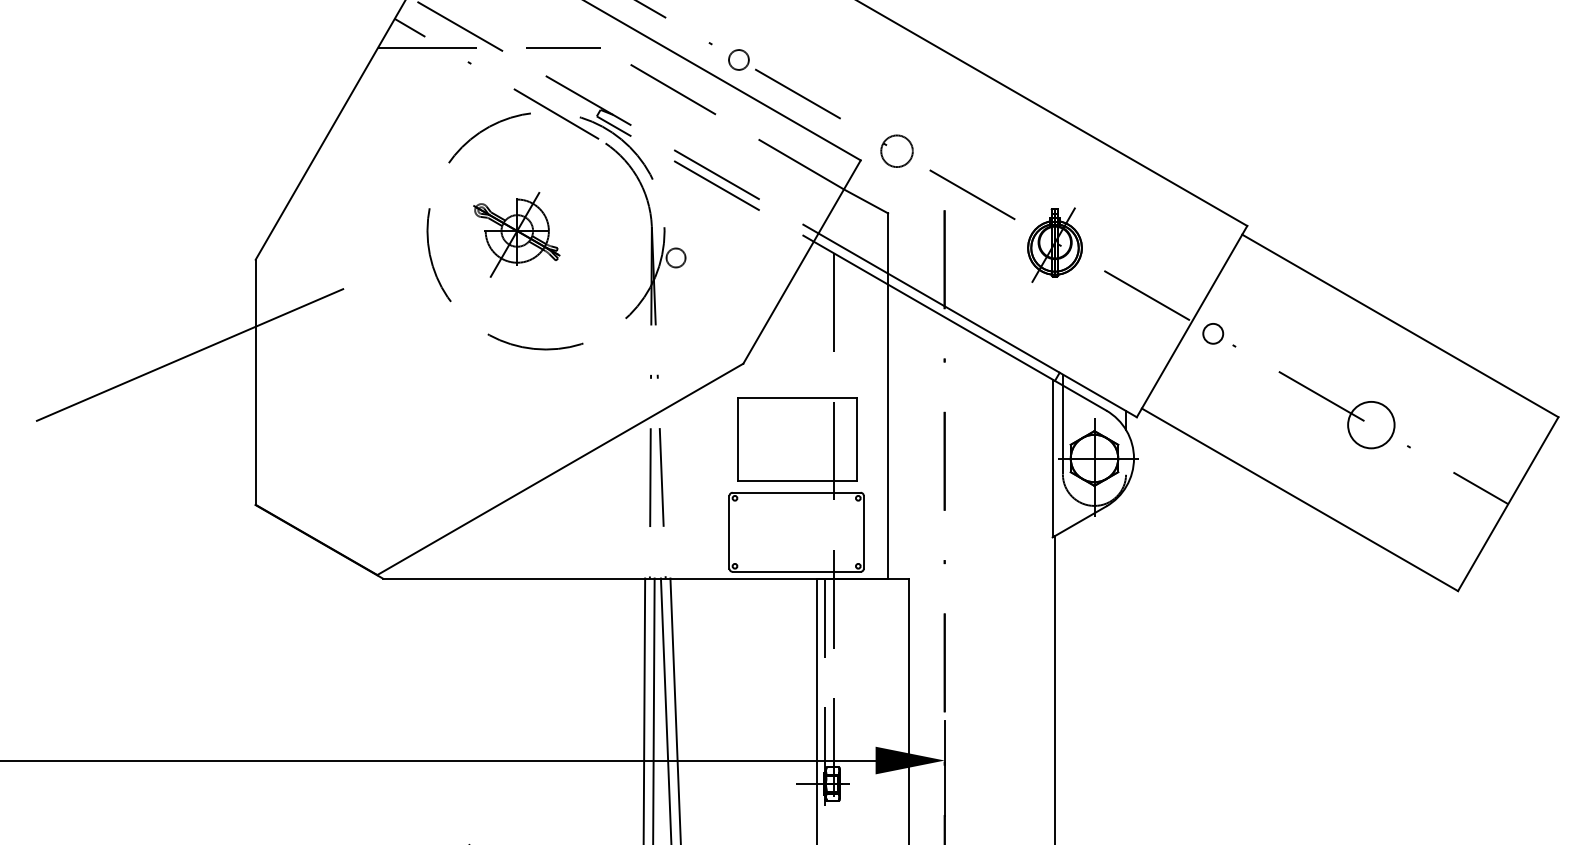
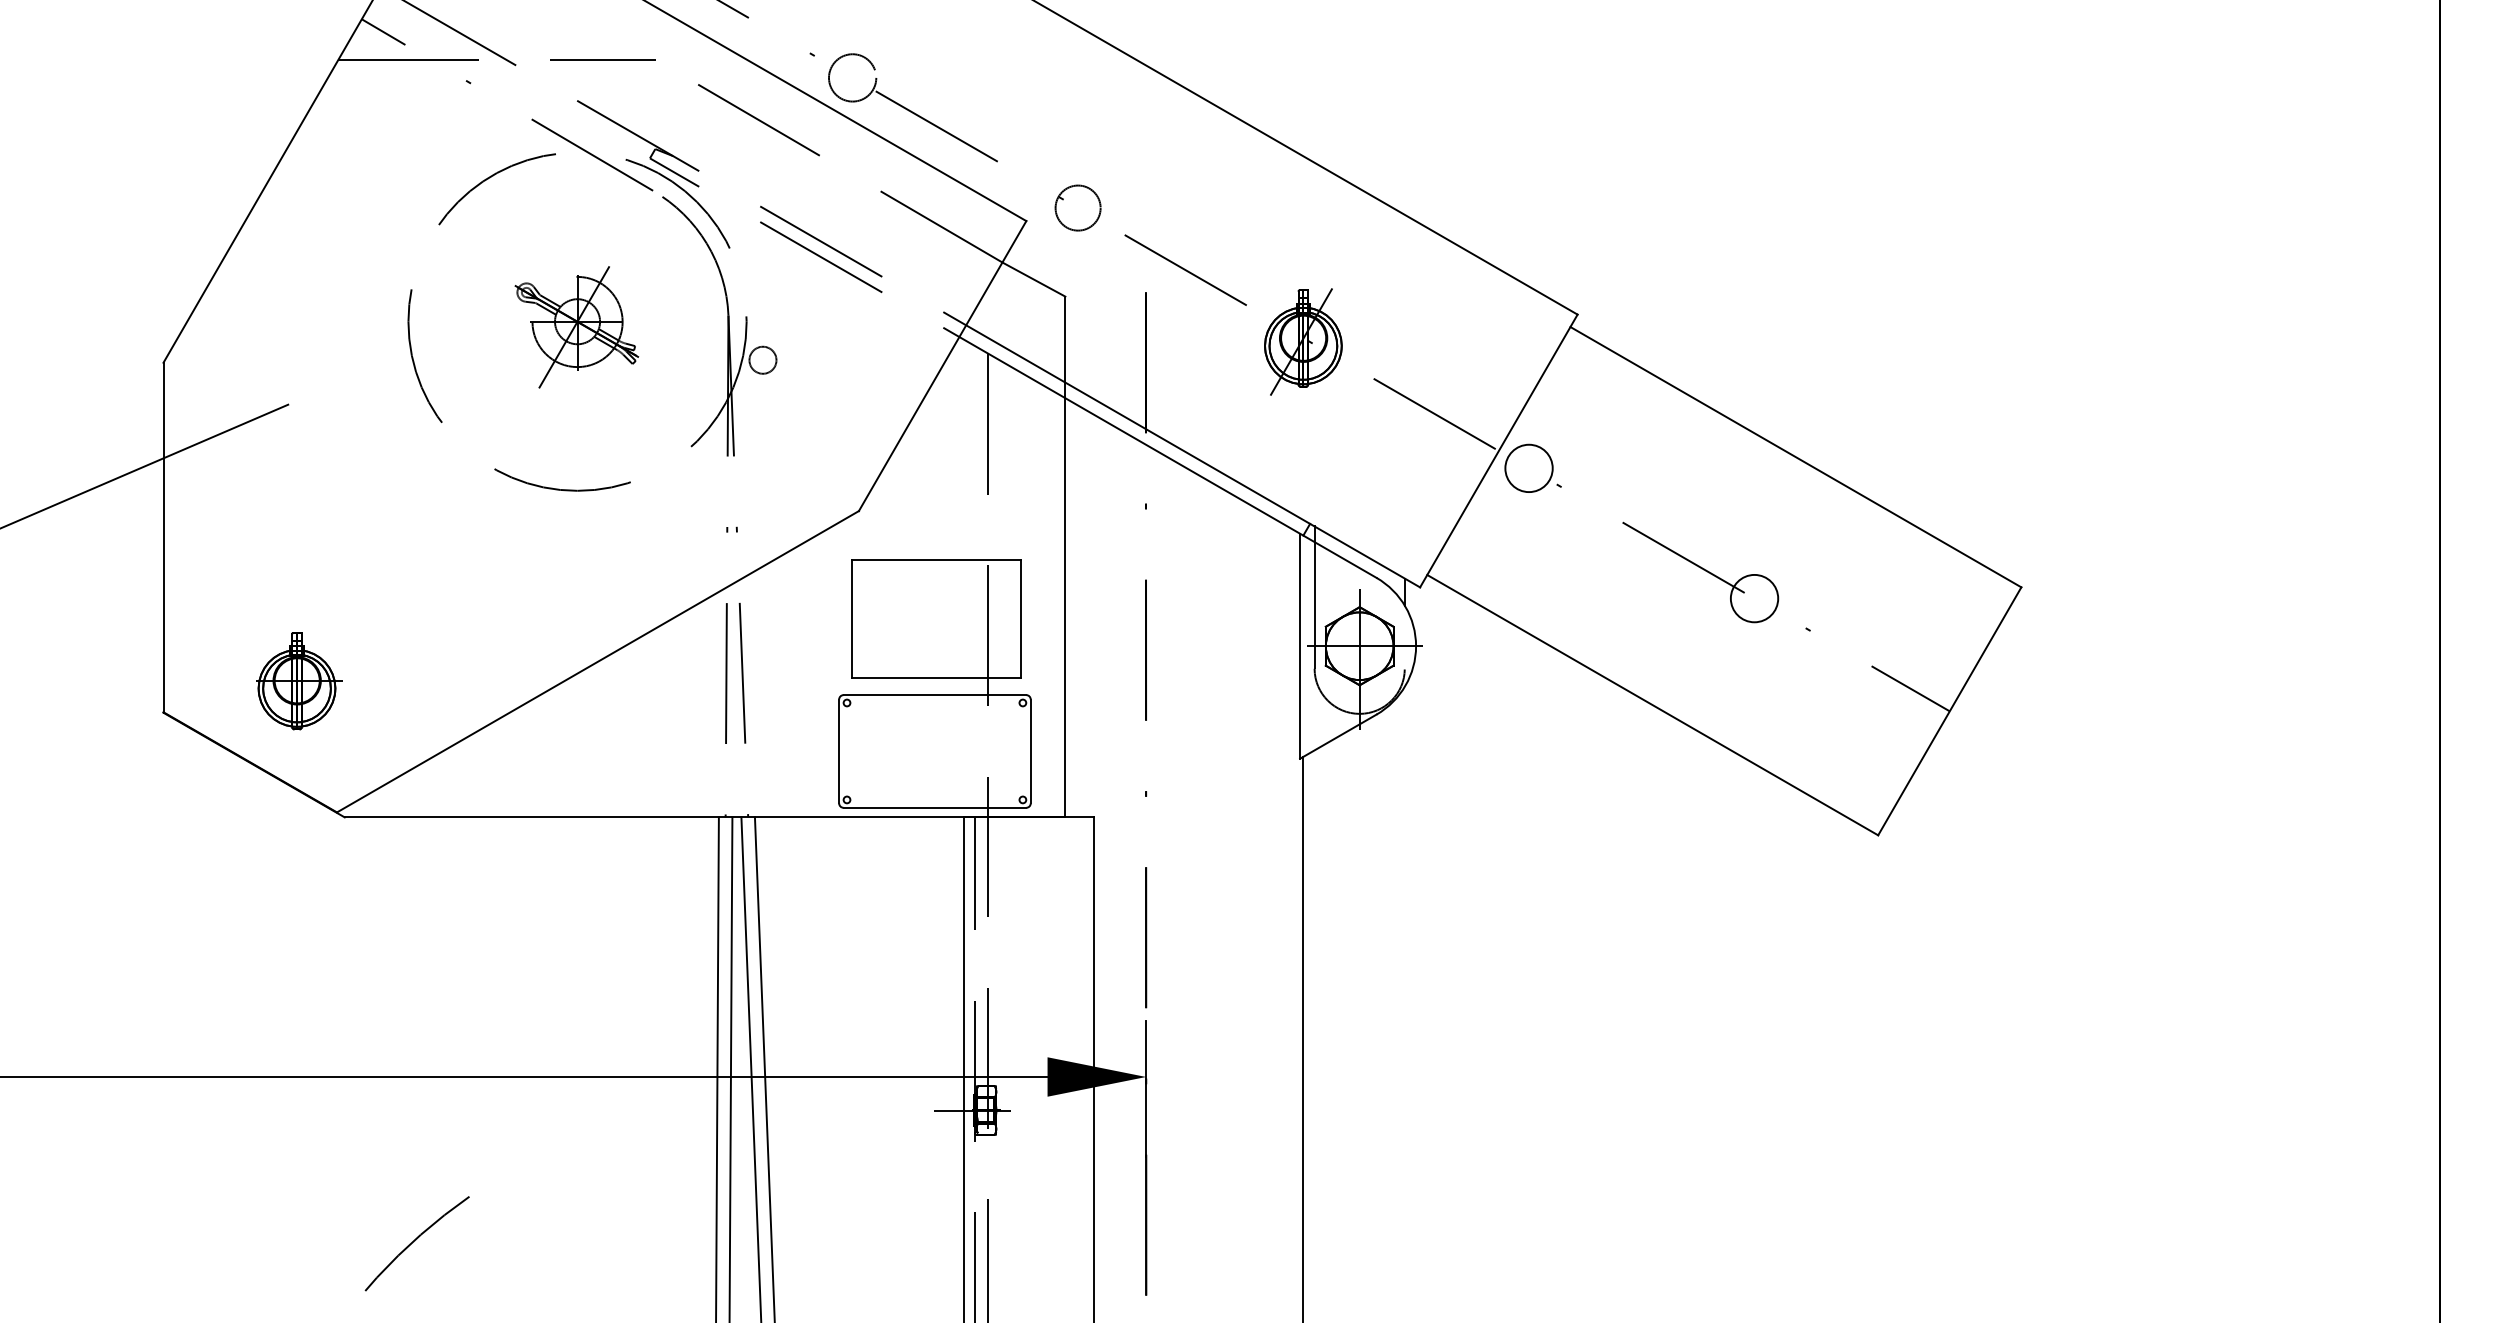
circle: (738, 59) -> (852, 77), size x1.67
part: (516, 235) -> (576, 327), moved
circle: (1212, 333) -> (1528, 468), size x1.67
circle: (1371, 425) -> (1754, 598), size x0.71
part: (351, 483) -> (299, 681), added

